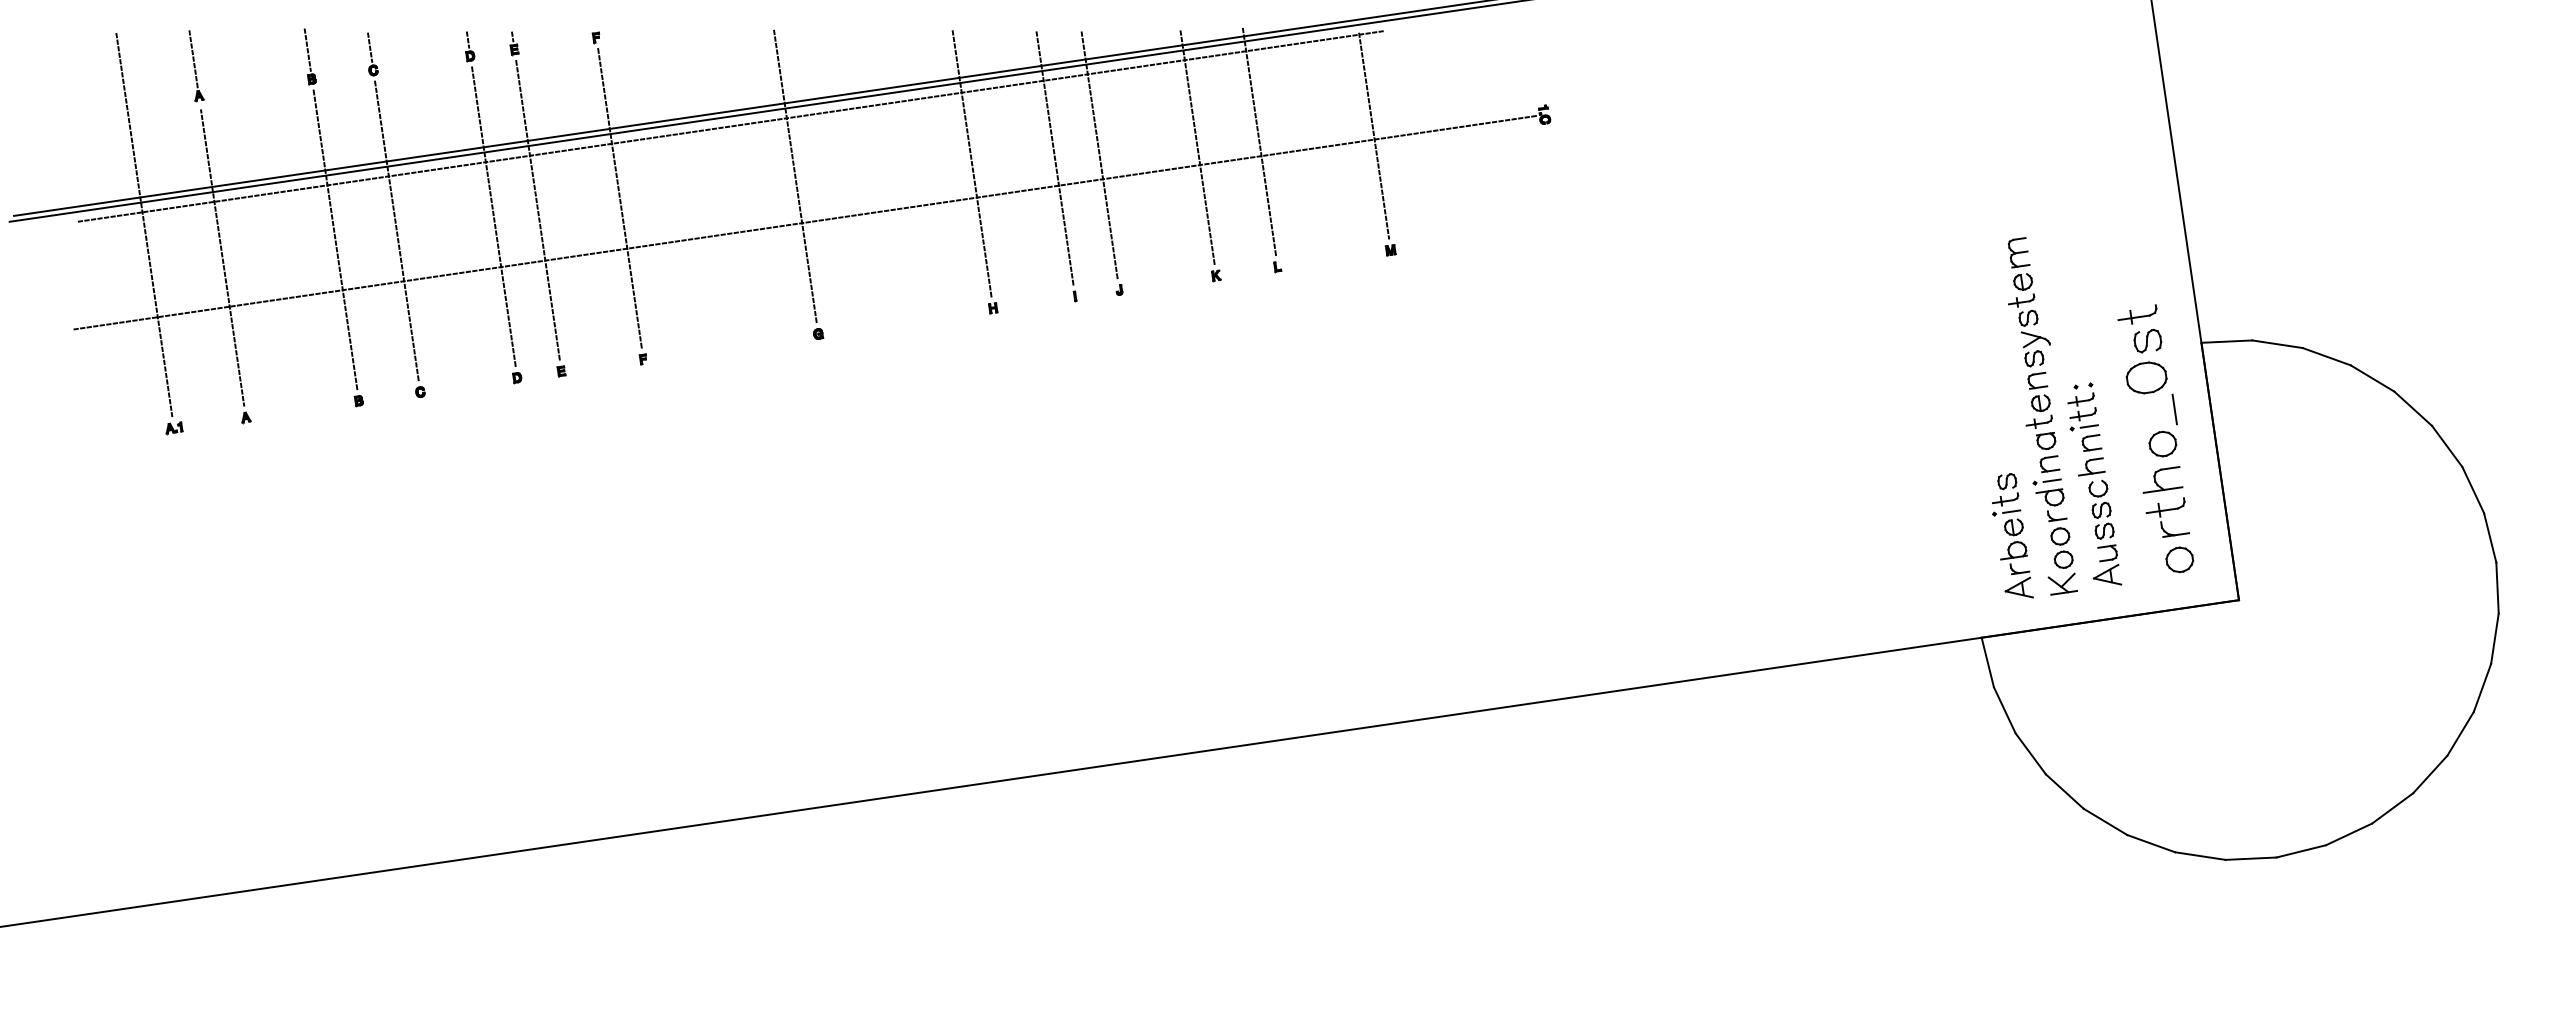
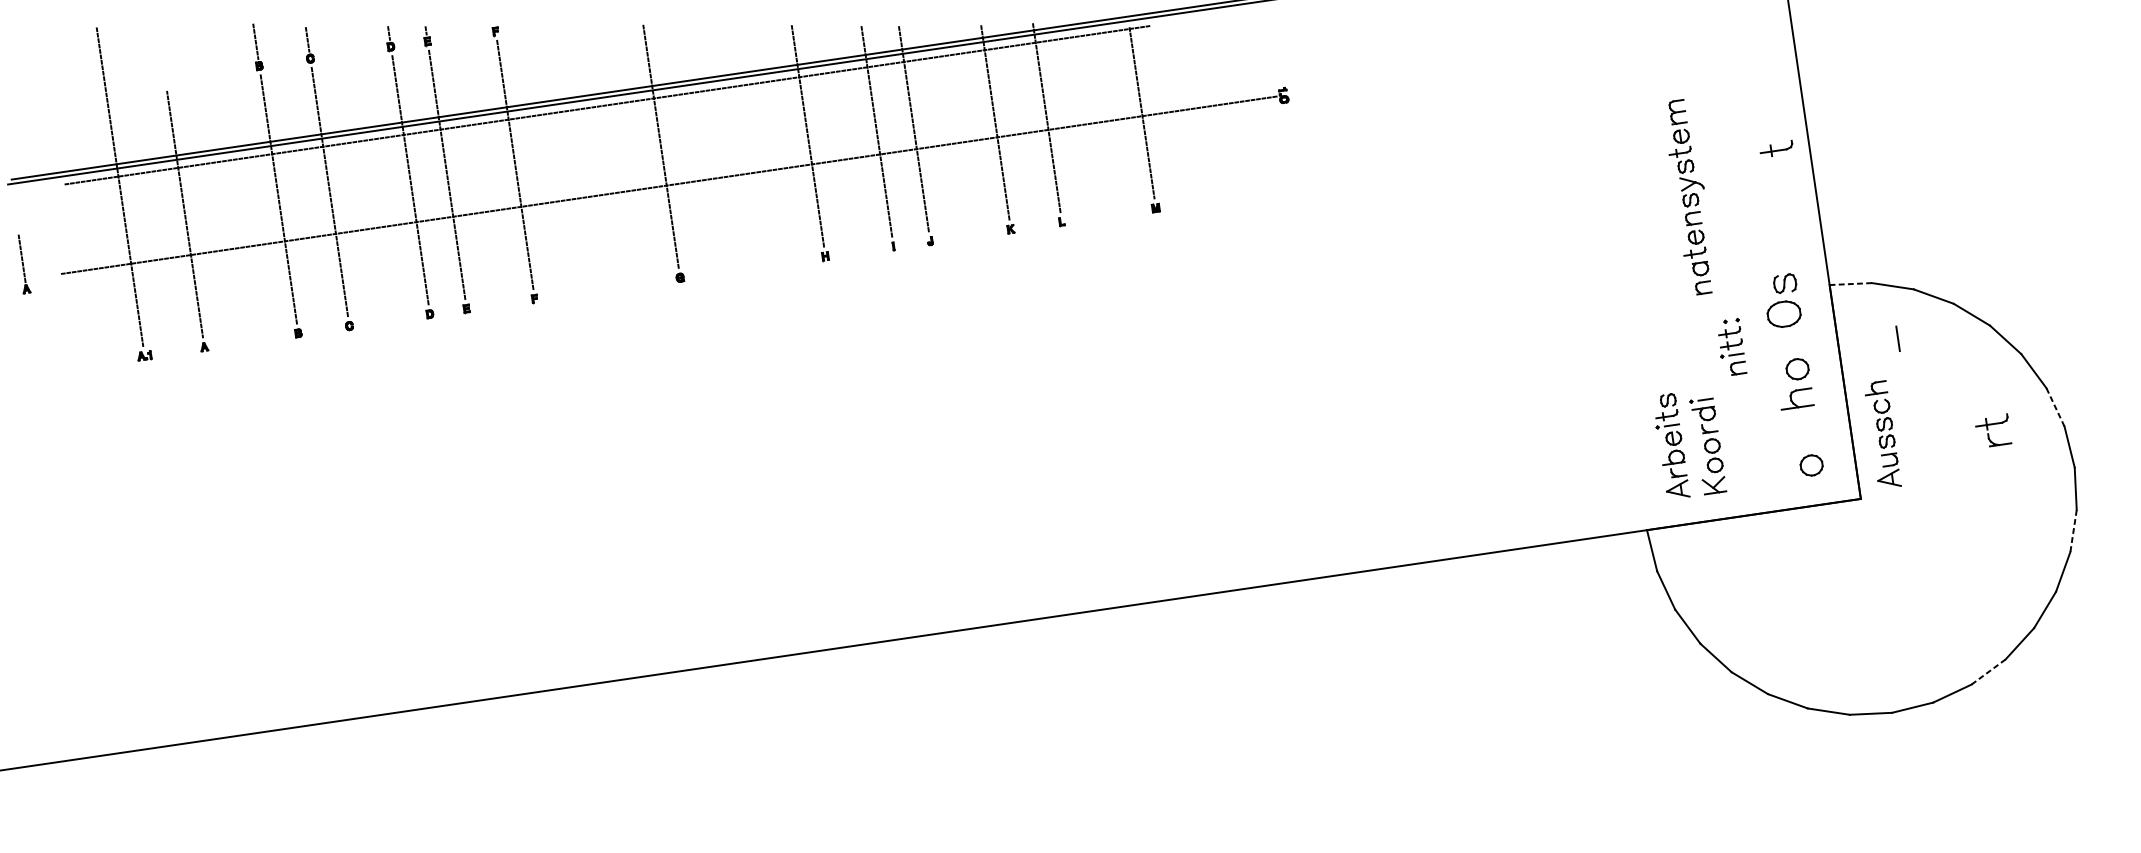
part: (196, 66) -> (24, 264), moved
part: (2137, 314) -> (1776, 148), moved
line: (2226, 341) -> (1850, 283), solid -> dashed
part: (2034, 355) -> (1690, 197), moved
line: (2174, 409) -> (1897, 338), moved
line: (2473, 489) -> (2055, 406), solid -> dashed
part: (2167, 517) -> (1993, 430), moved
part: (2100, 521) -> (1883, 433), moved
line: (2495, 638) -> (2074, 530), solid -> dashed
line: (2393, 808) -> (1989, 672), solid -> dashed

